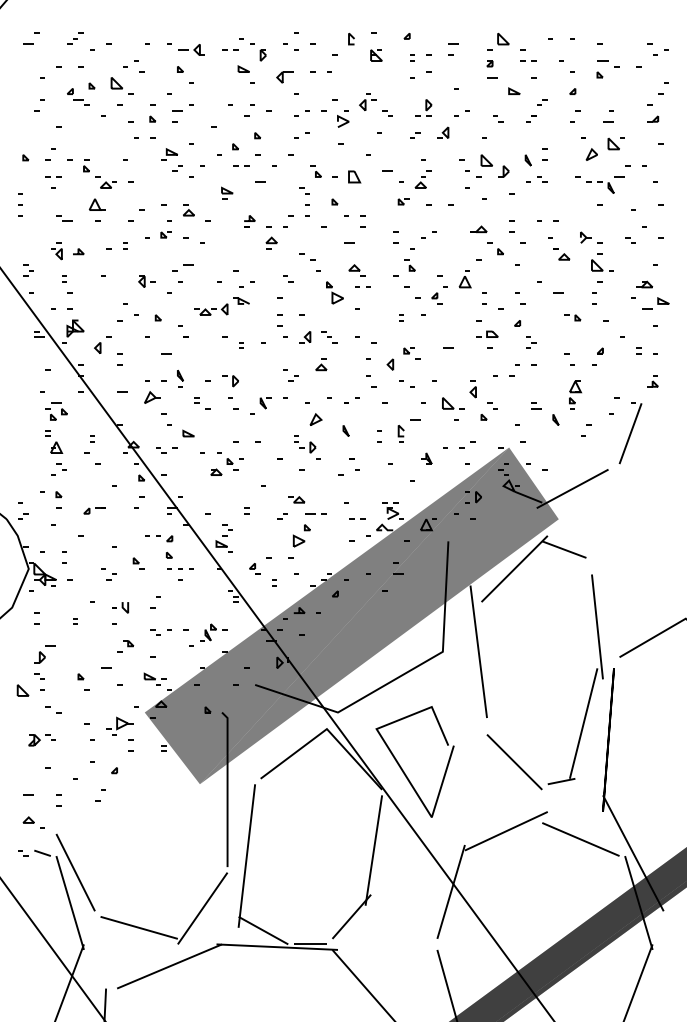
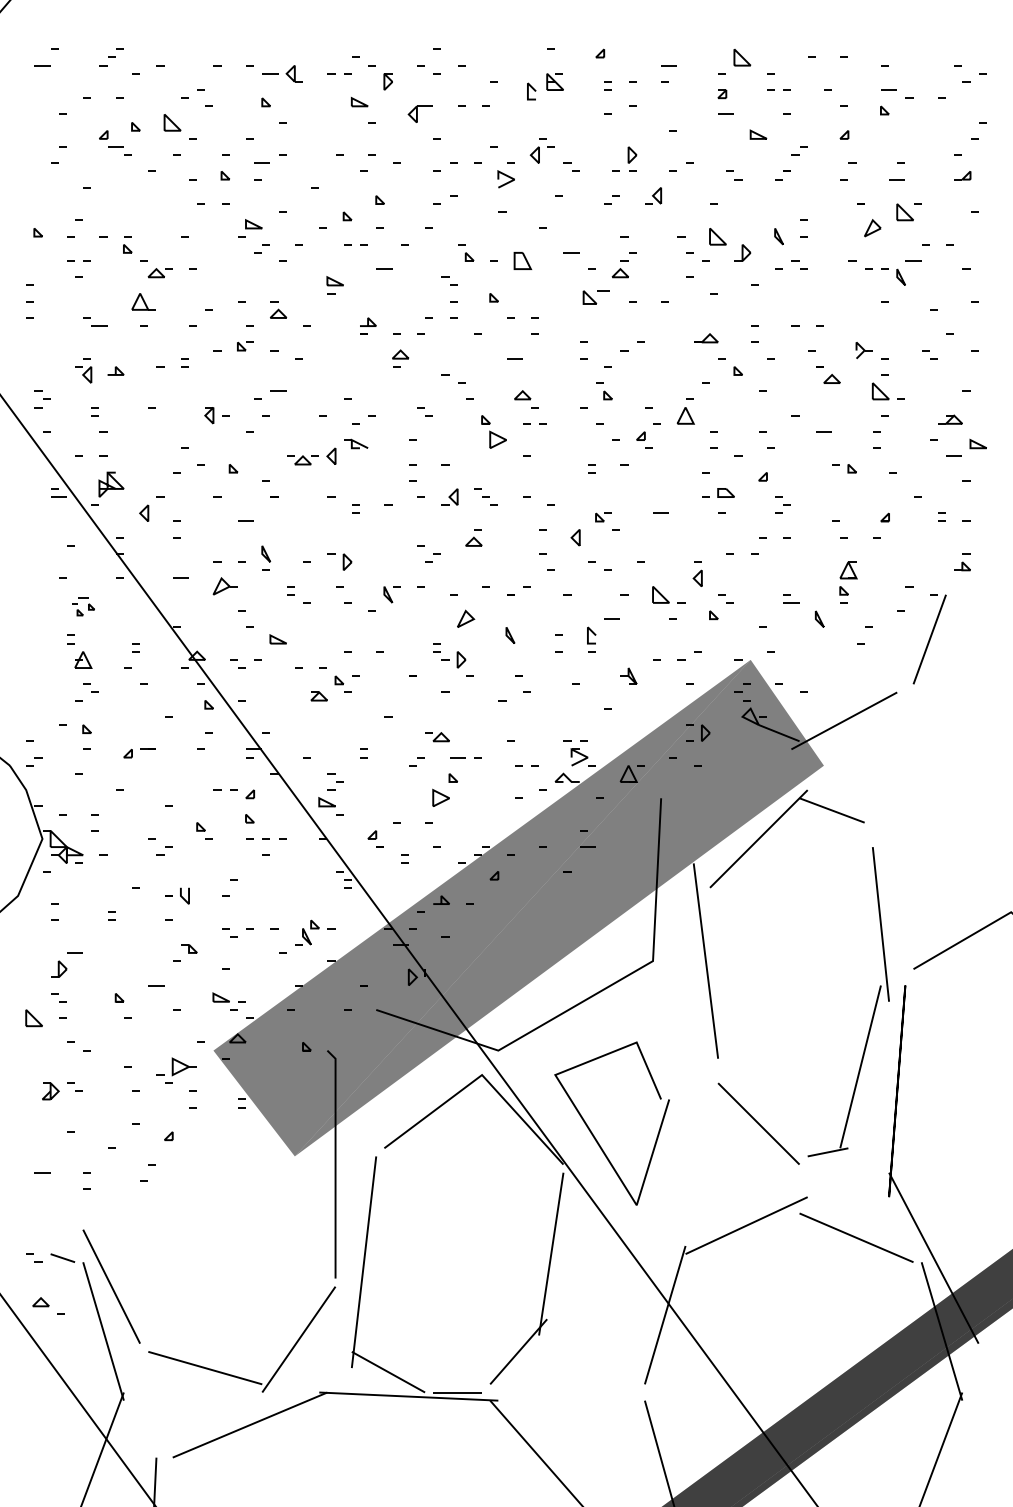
line: (351, 37) -> (531, 89), moved
part: (403, 201) -> (594, 297), size x1.6
part: (56, 411) -> (83, 606), size x0.7
part: (33, 822) -> (47, 1305), moved

